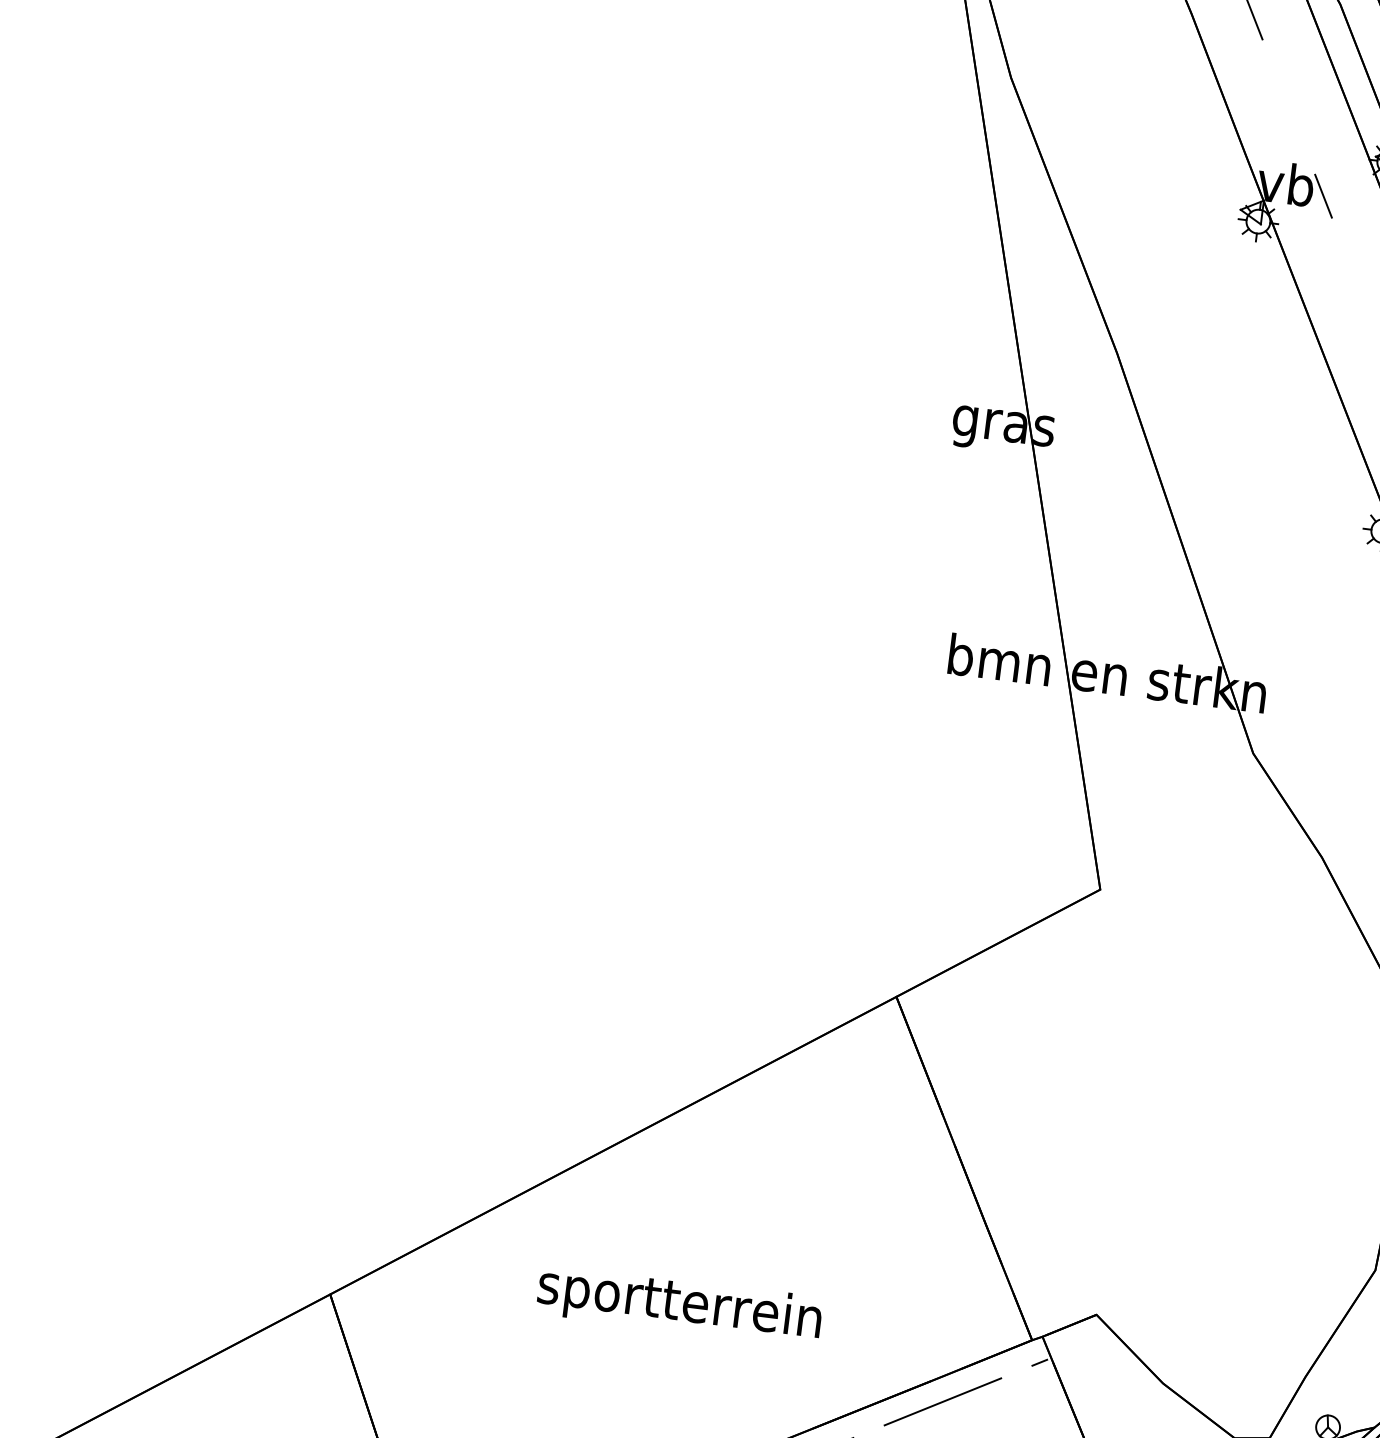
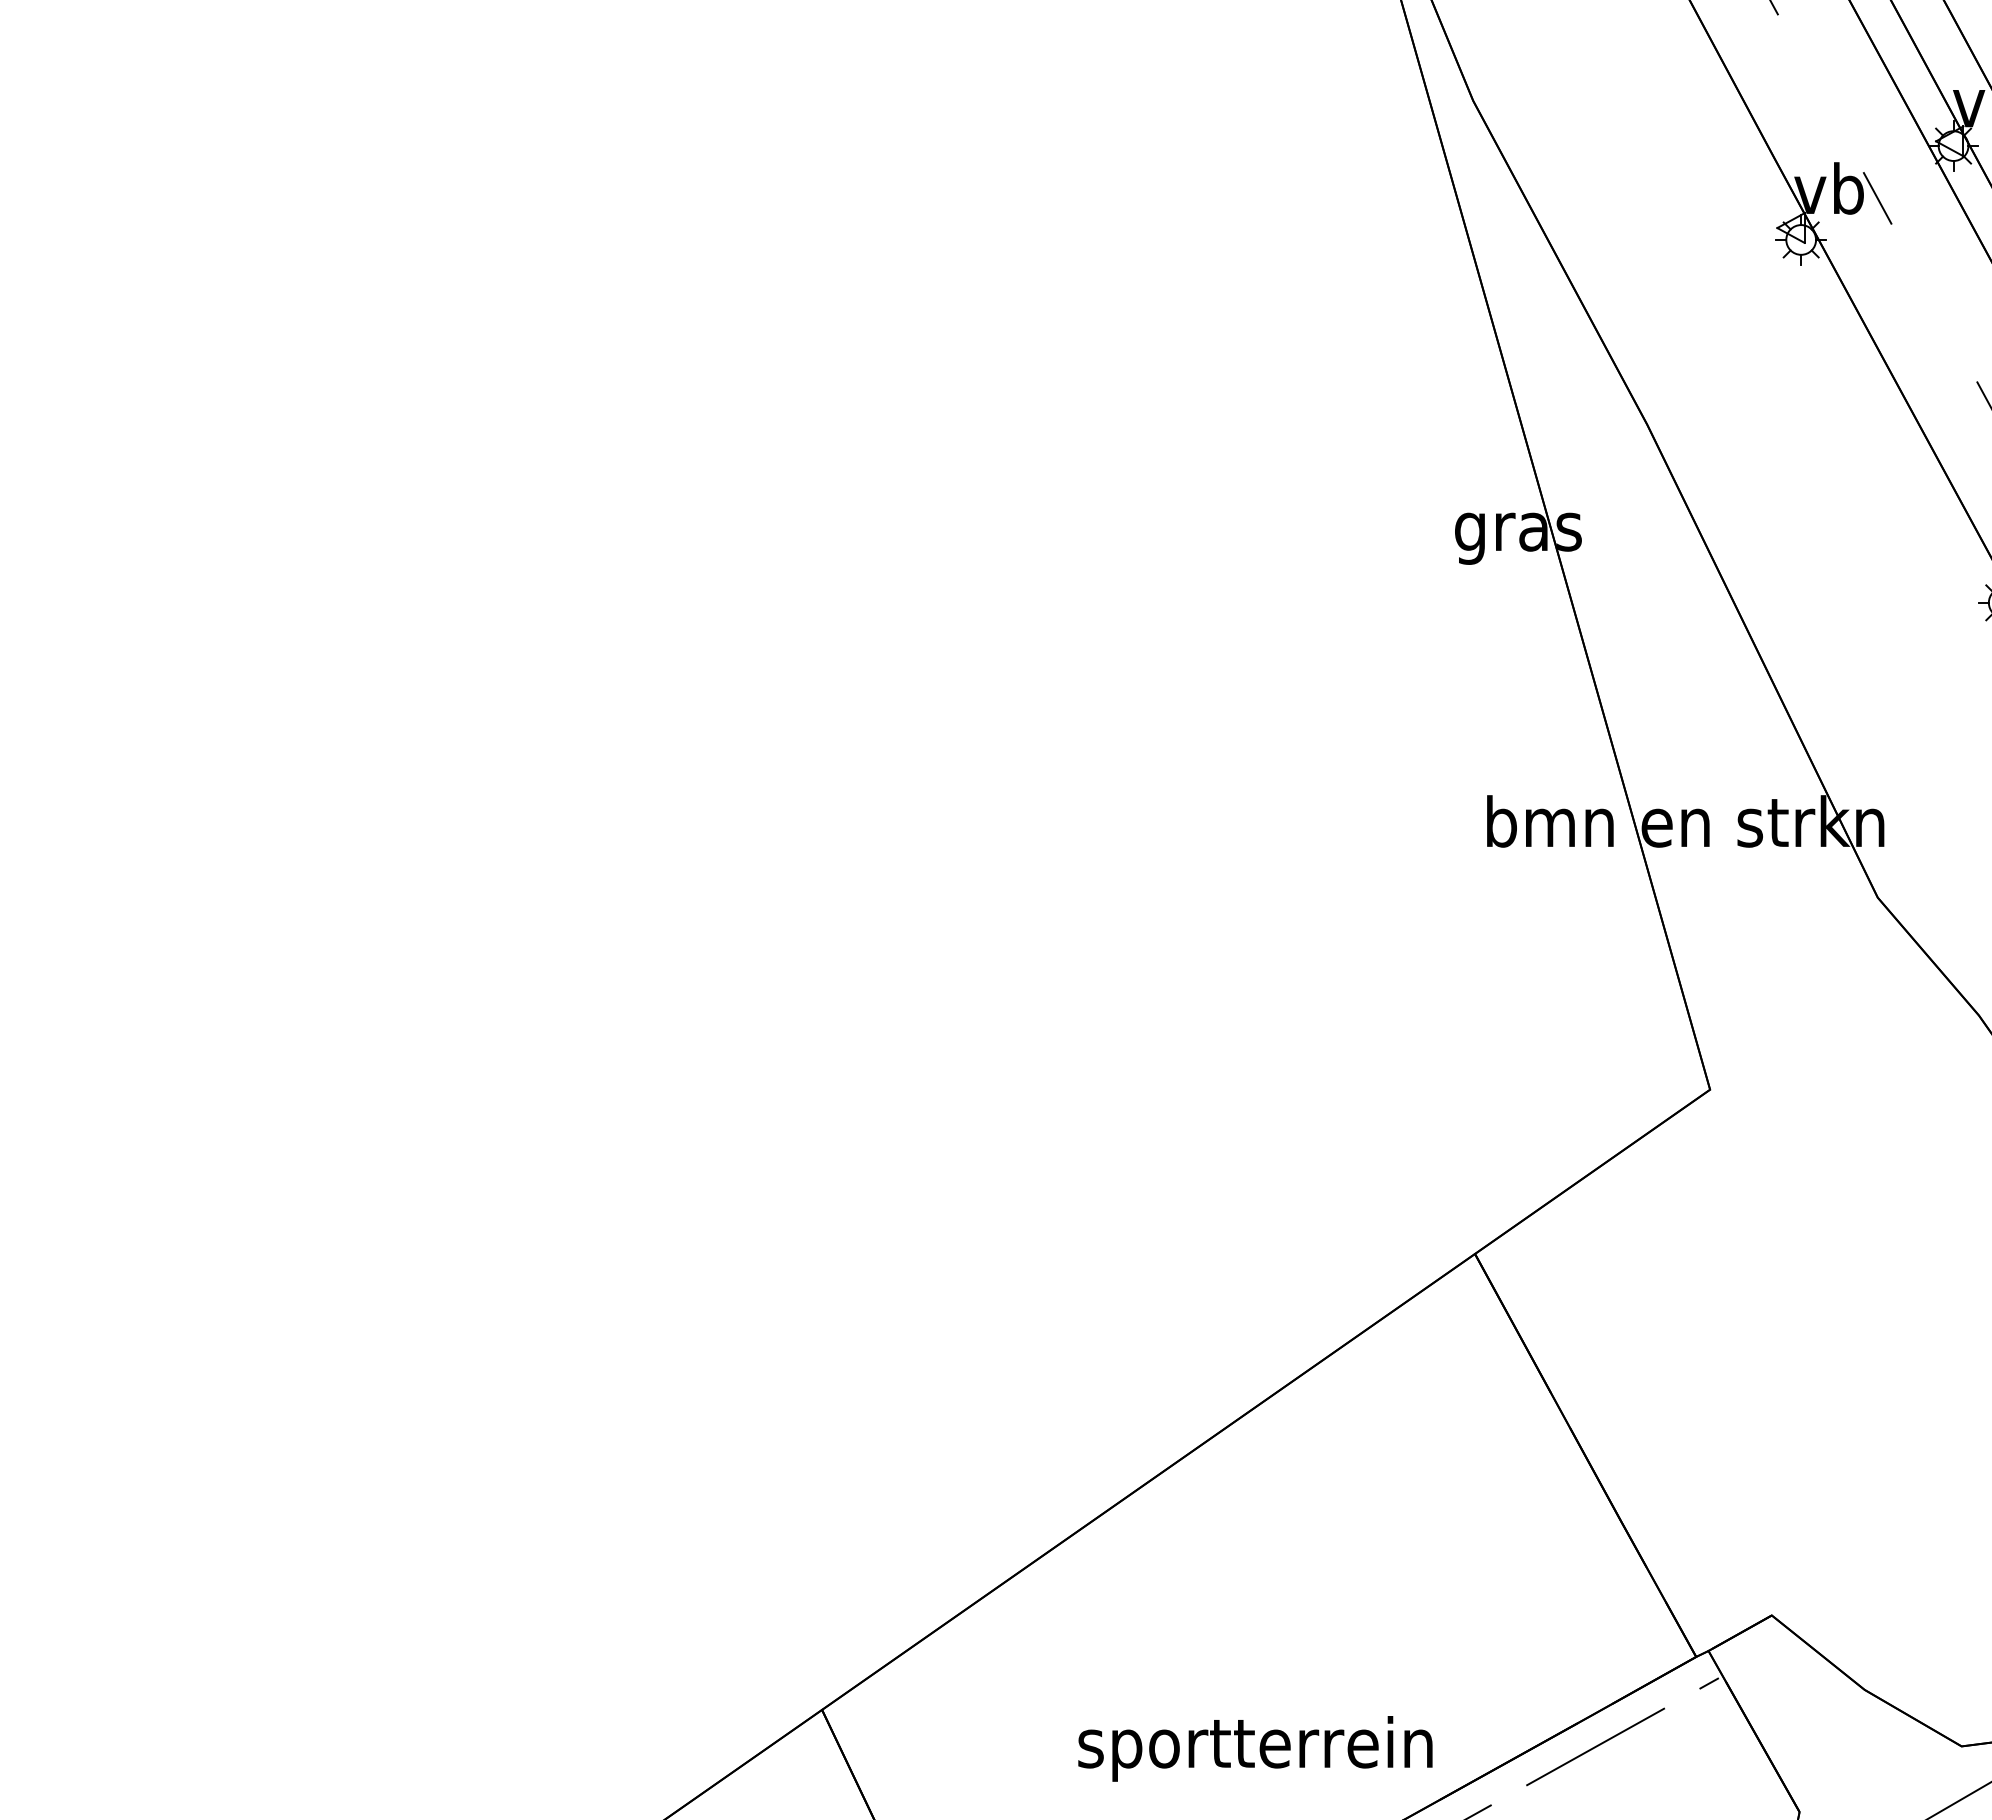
text: (679, 1305) -> (1255, 1748), moved

